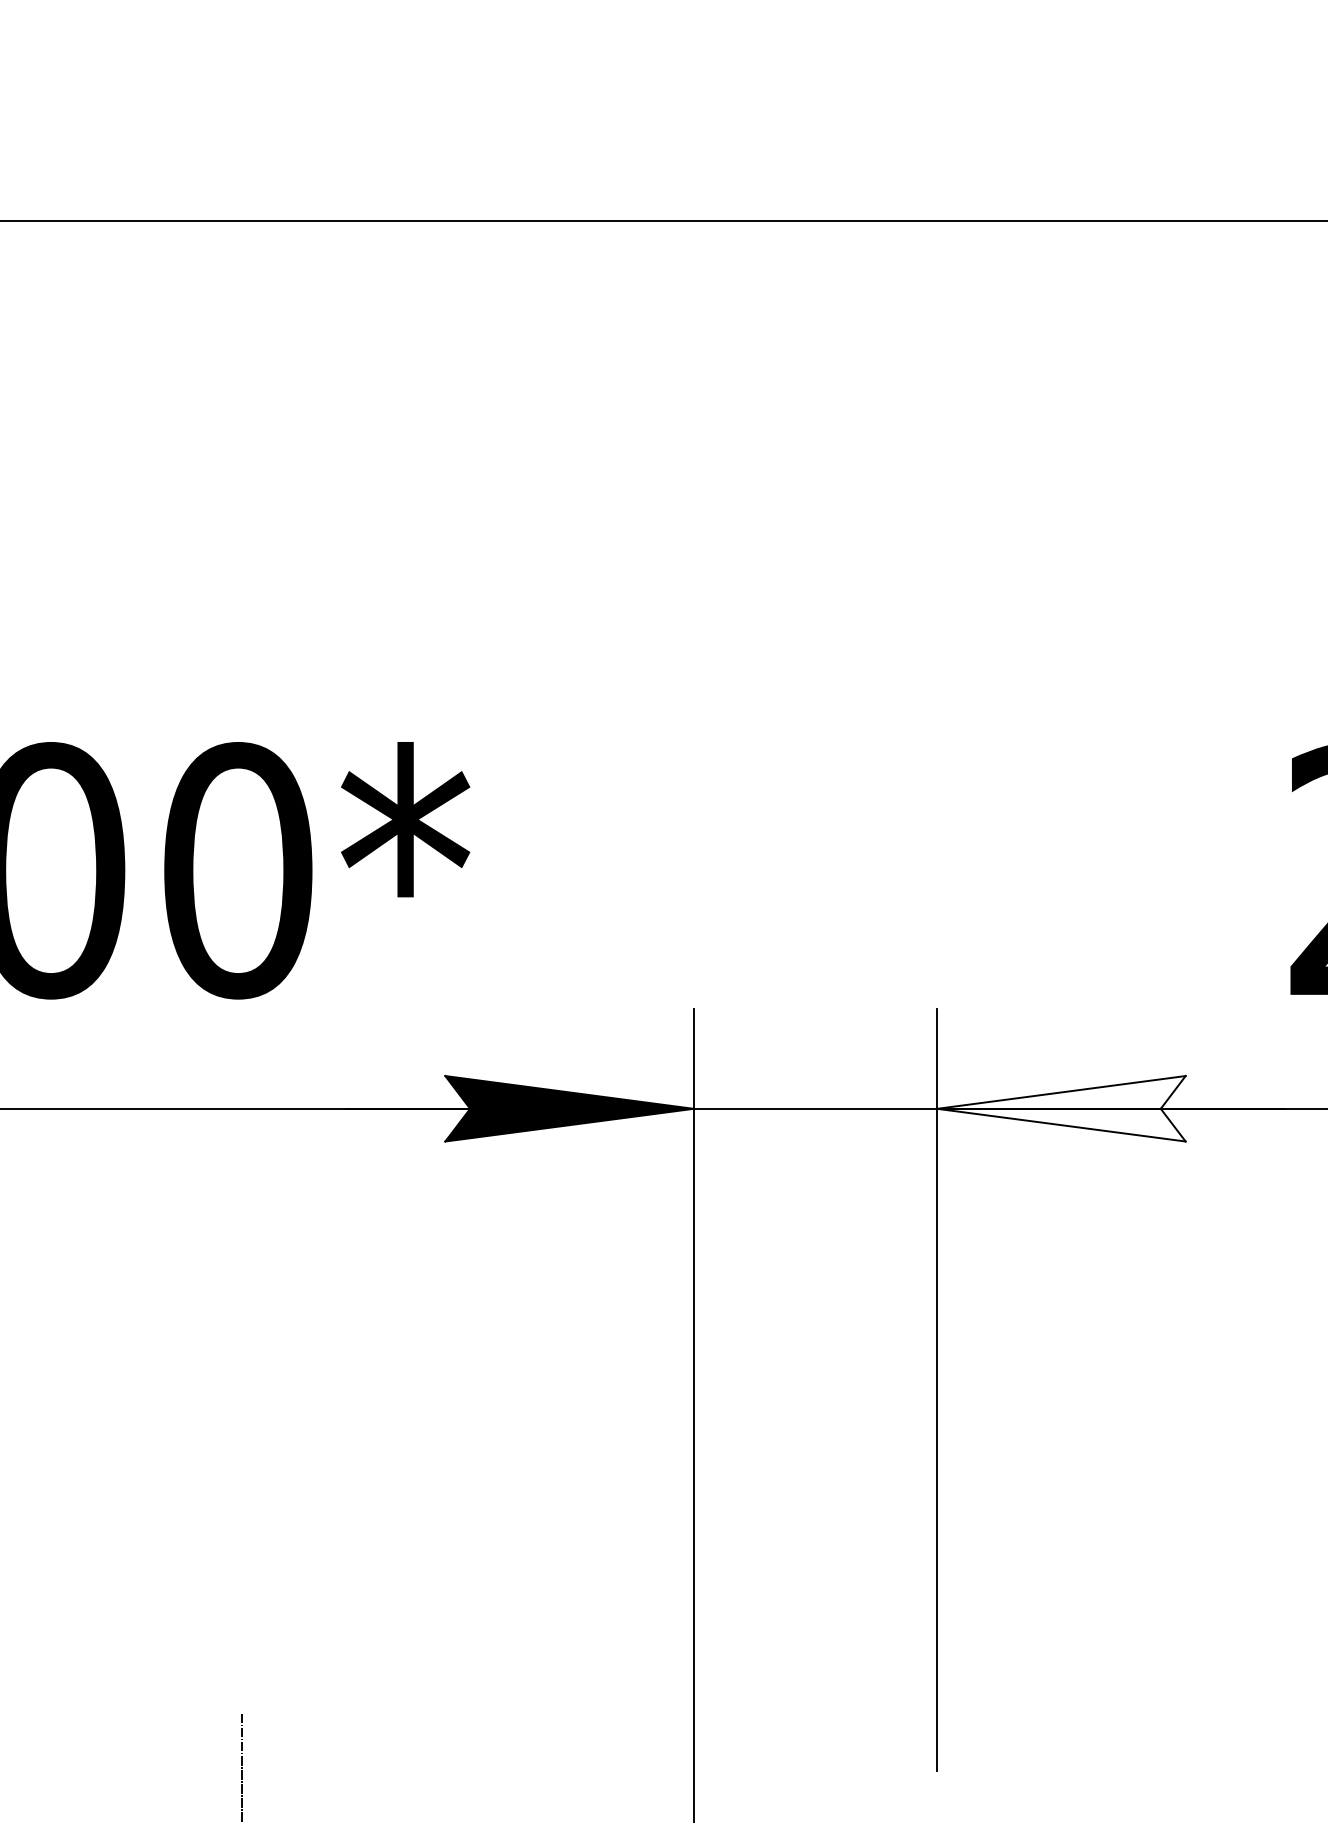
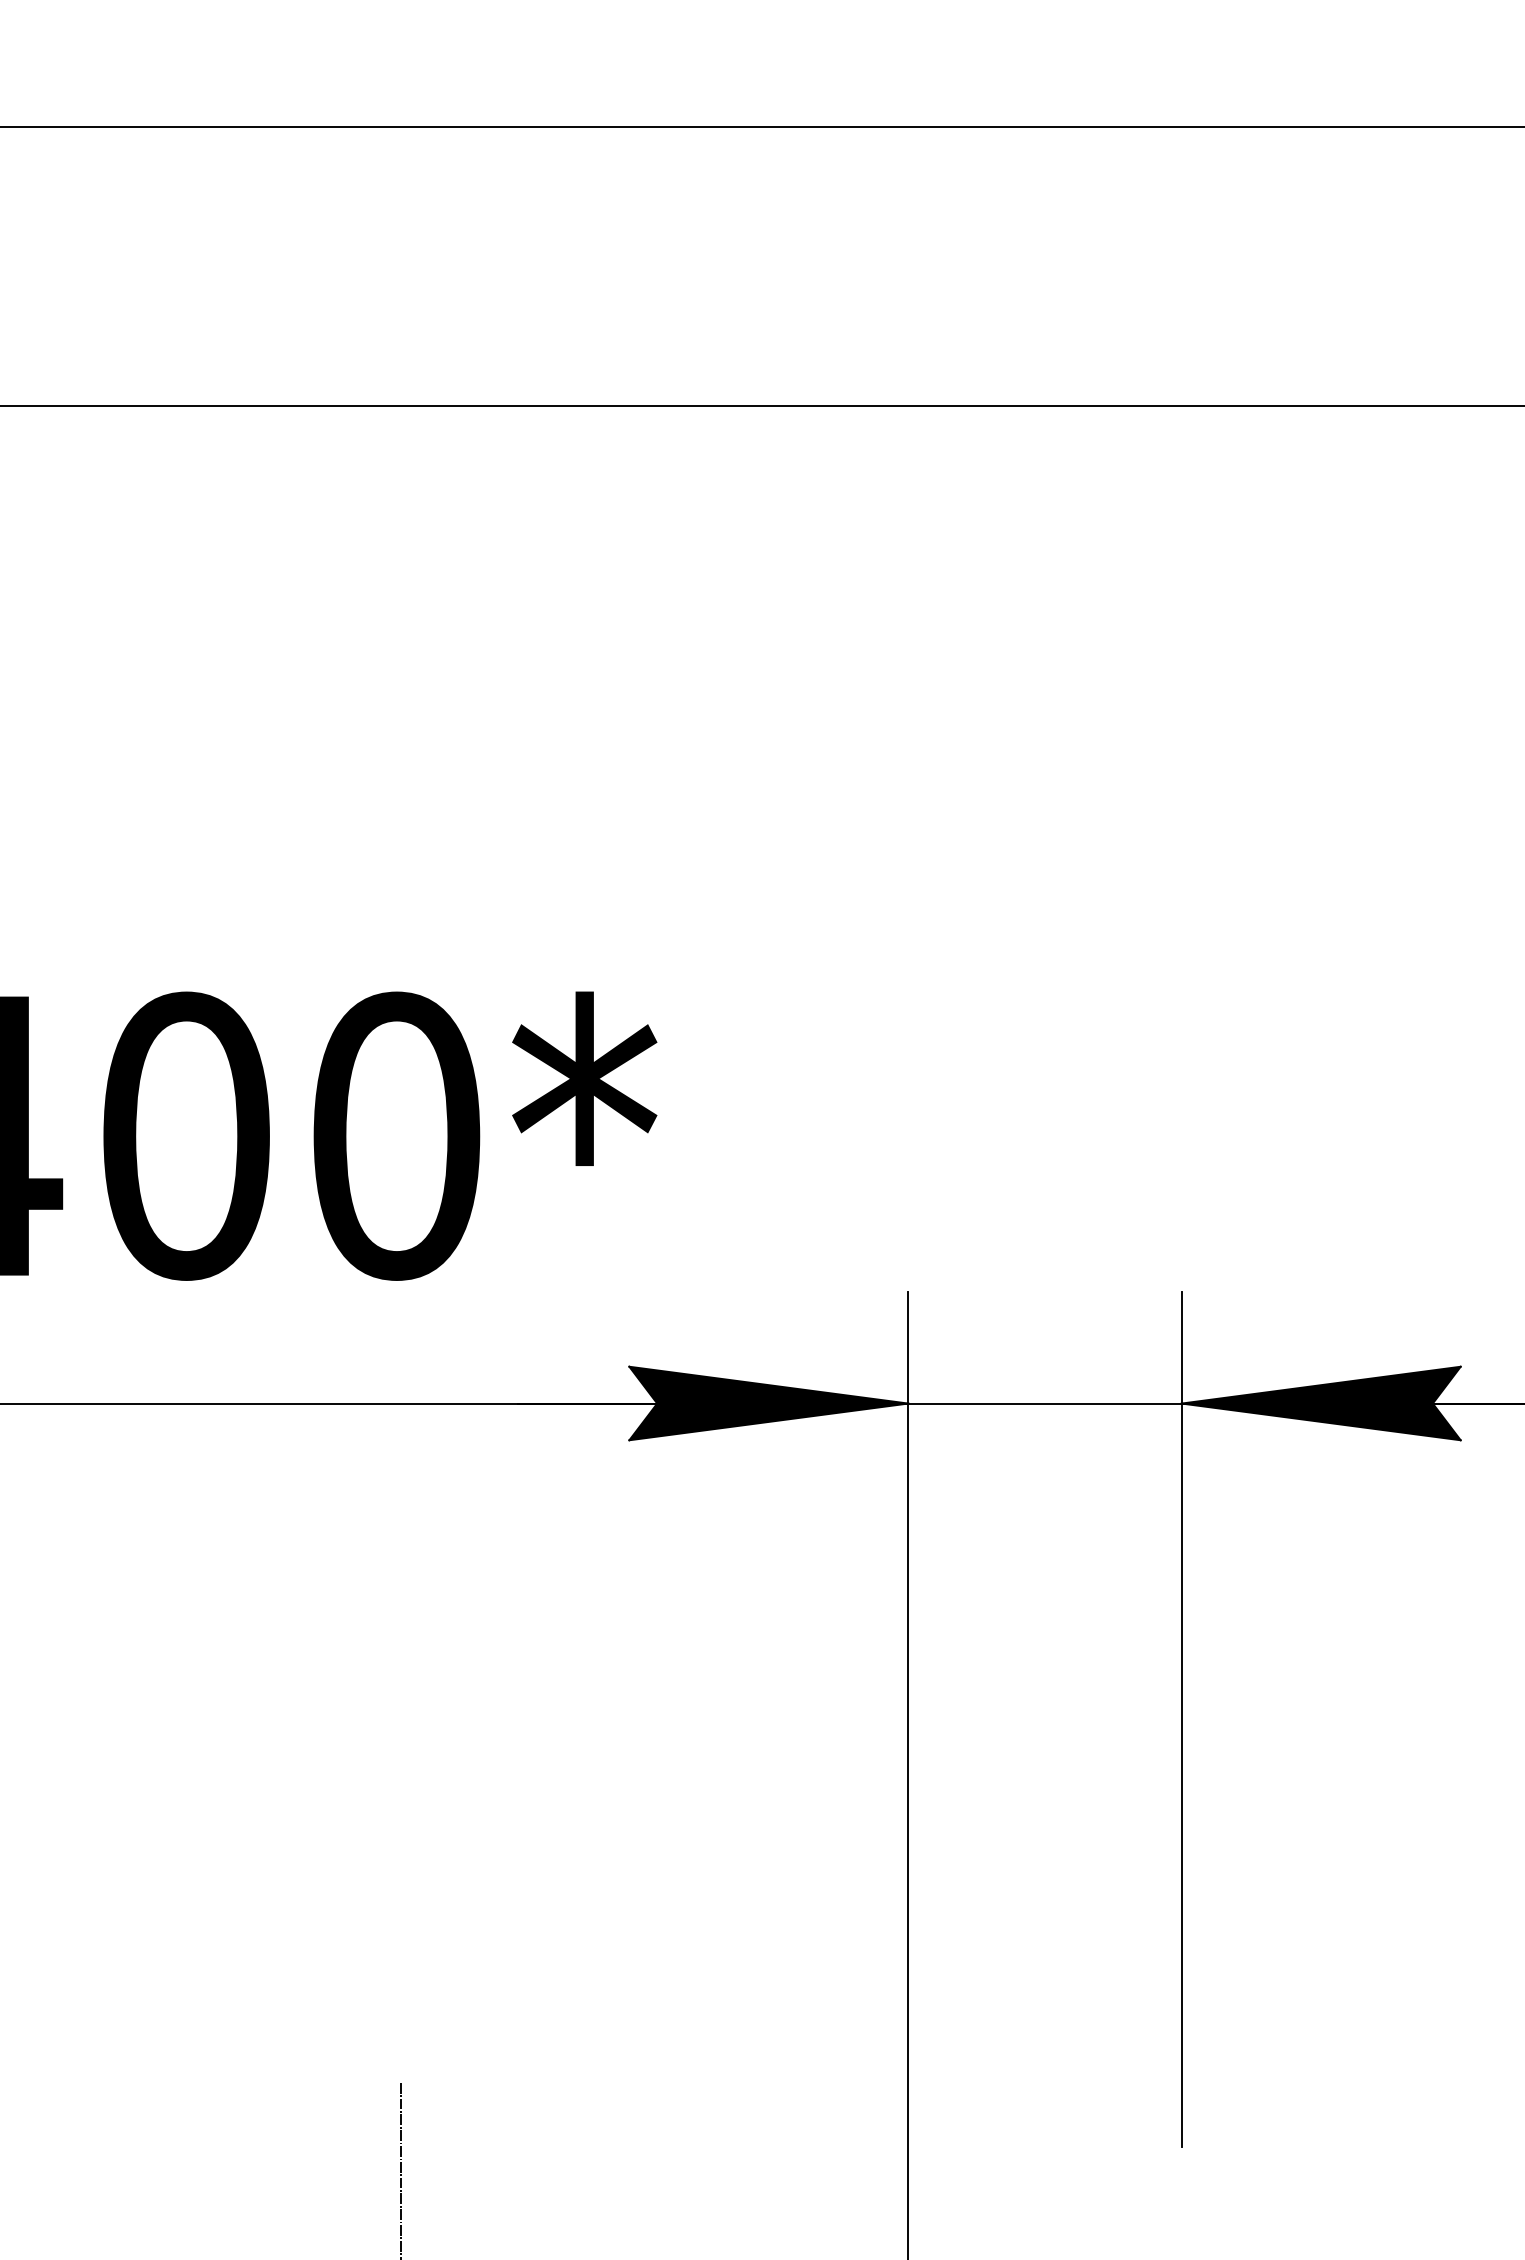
fill: (1060, 1108) -> (1320, 1403), added

